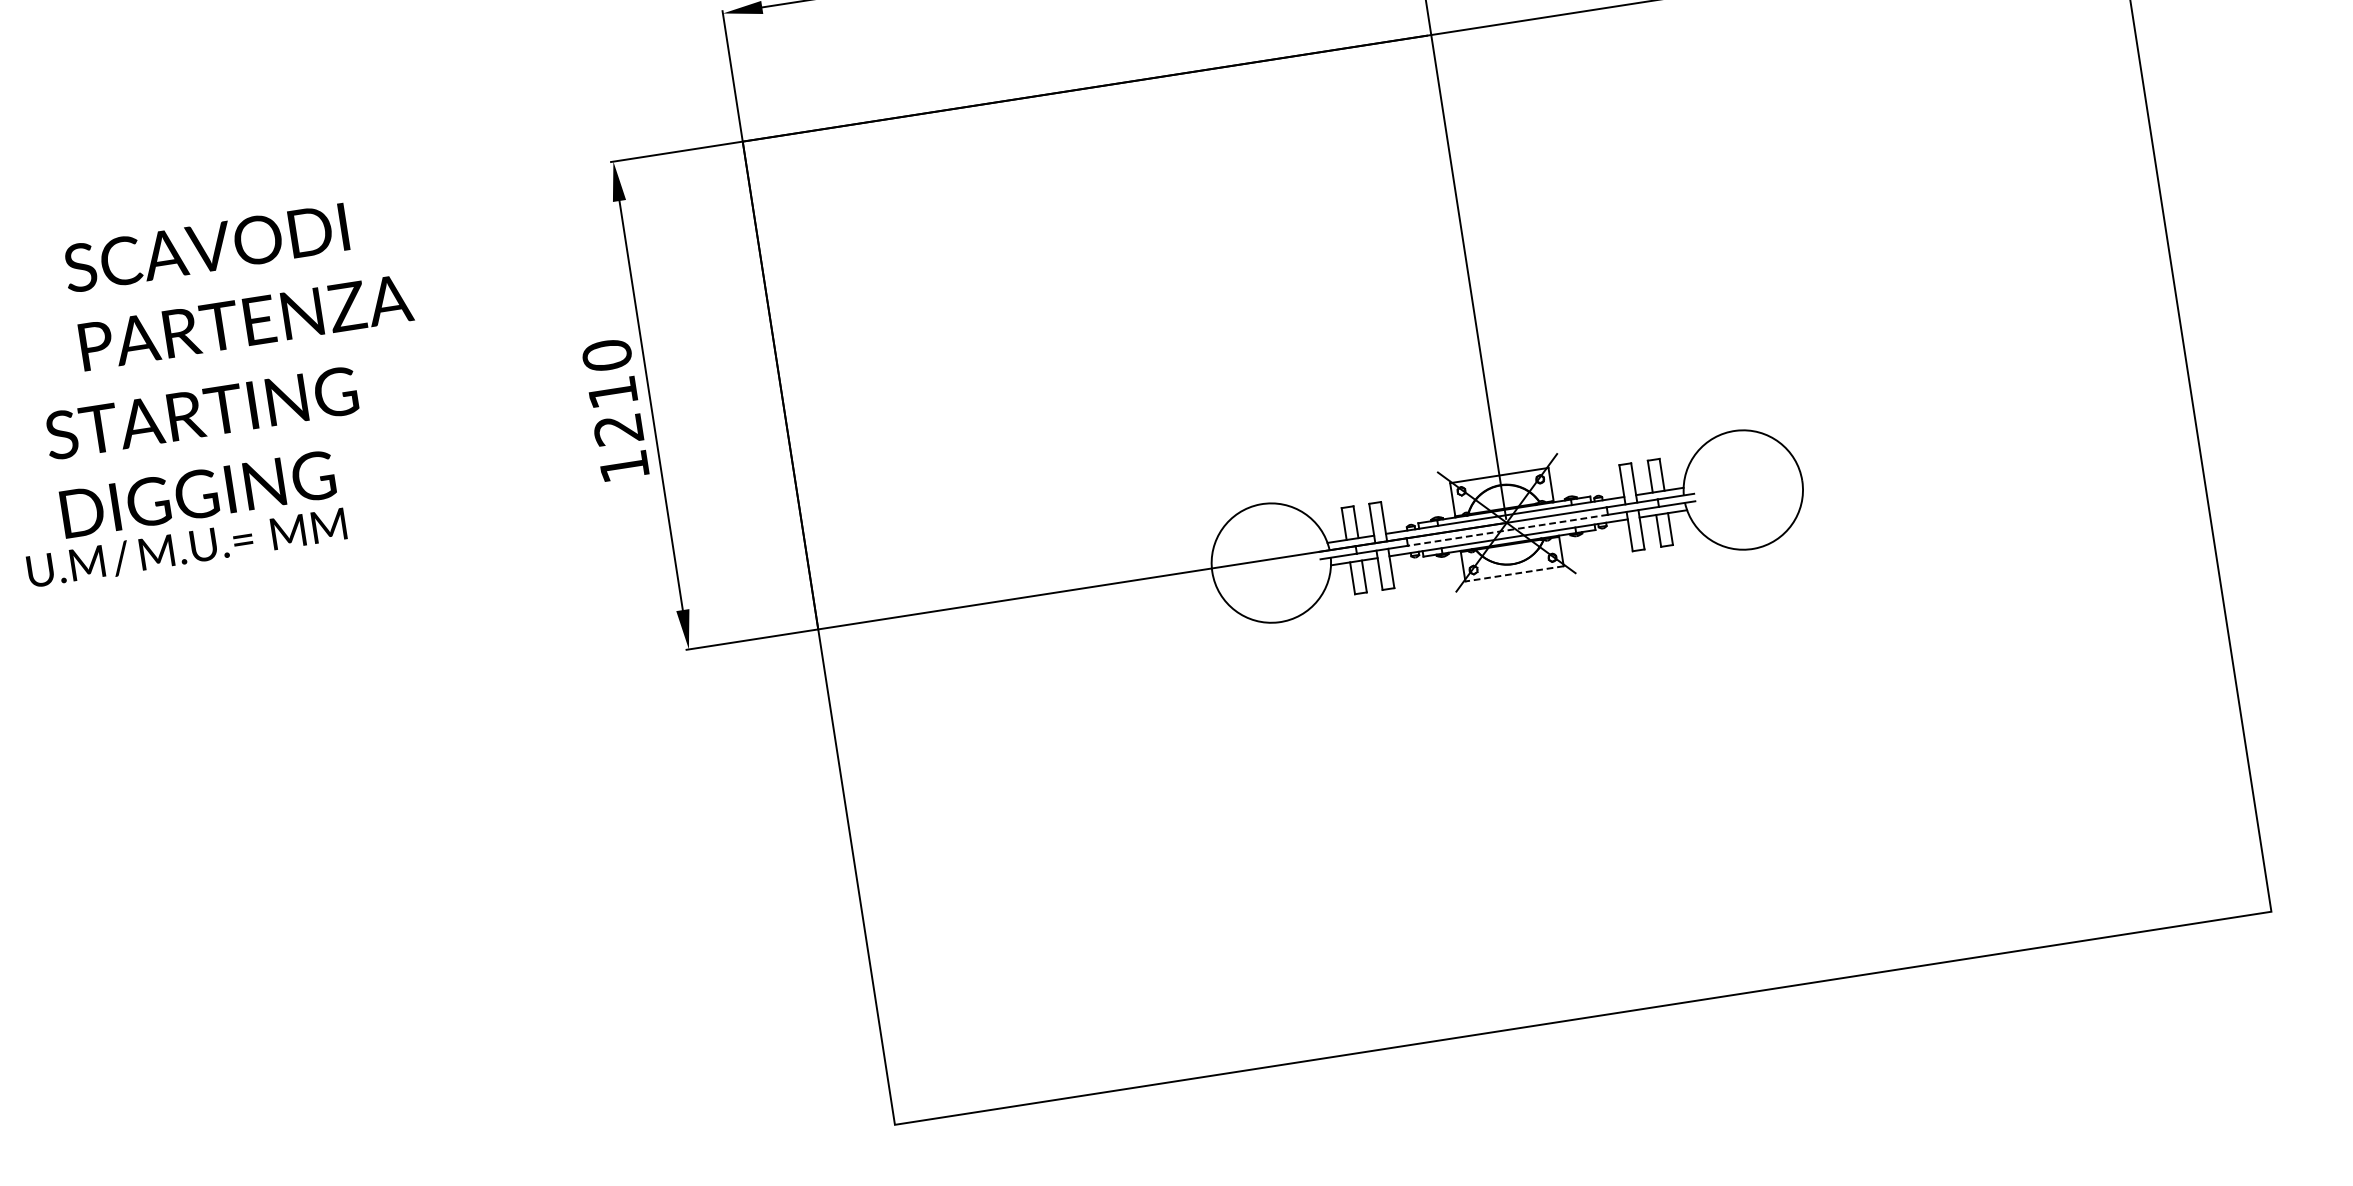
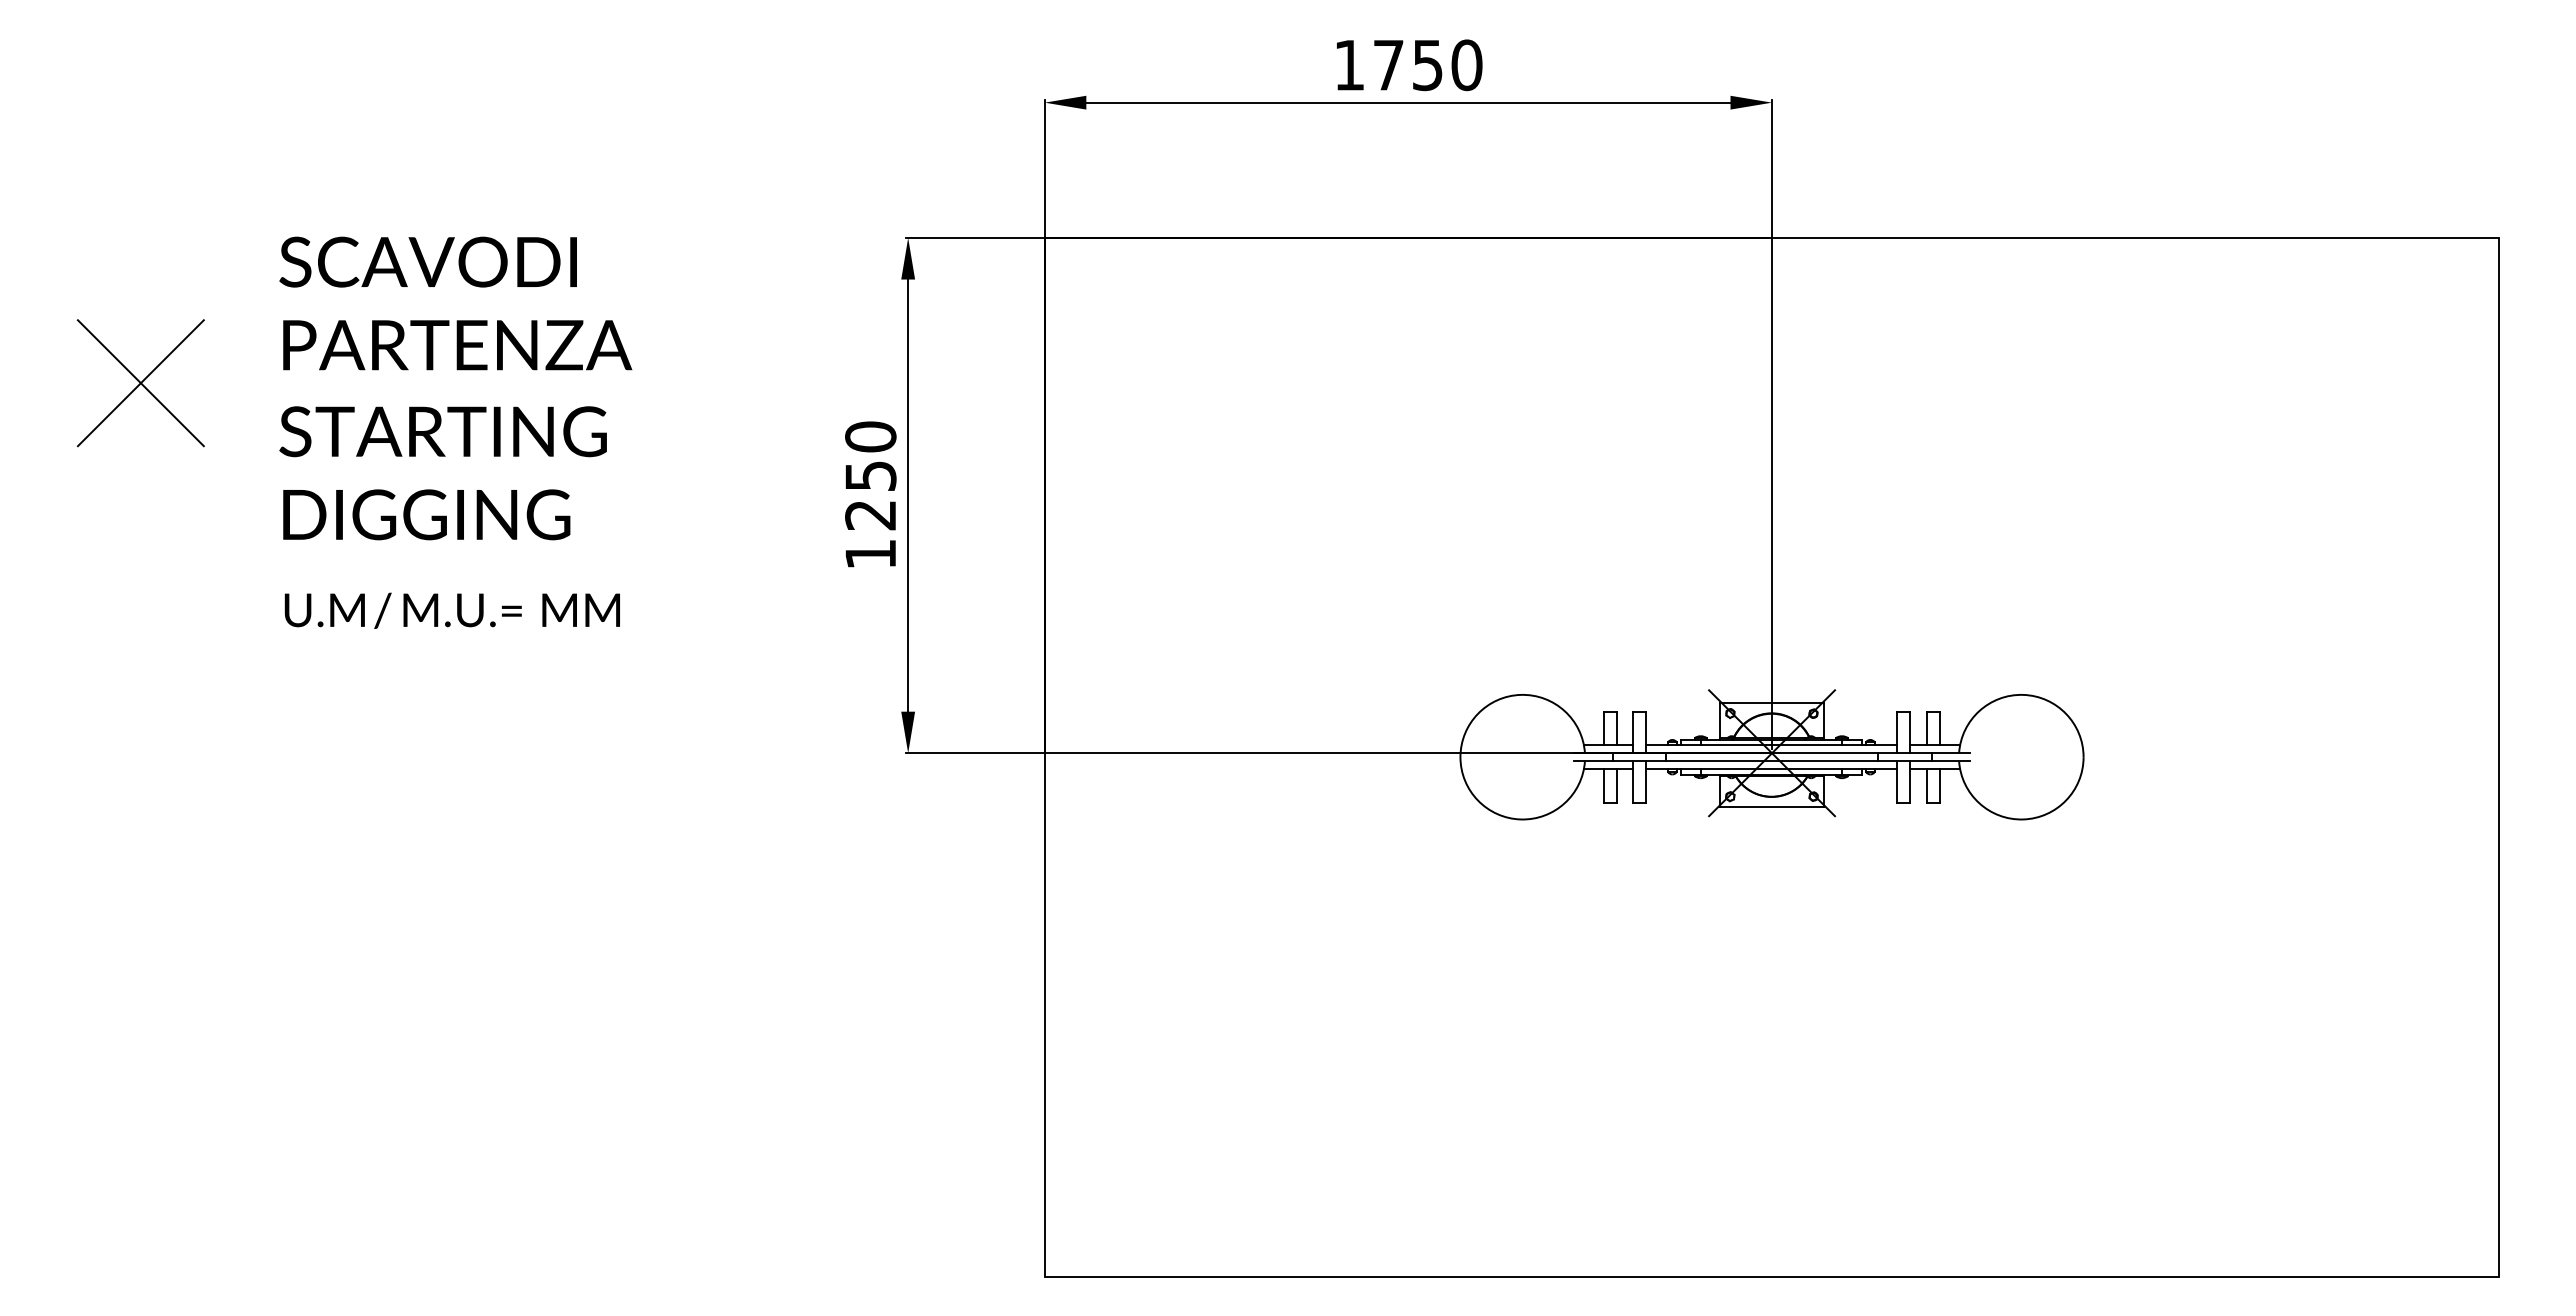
text: (238, 283) -> (455, 303), moved
text: (612, 392) -> (870, 475), 1210 -> 1250
line: (1508, 530) -> (1772, 761), dashed -> solid
text: (185, 548) -> (451, 610), moved
line: (1514, 574) -> (1771, 807), dashed -> solid

